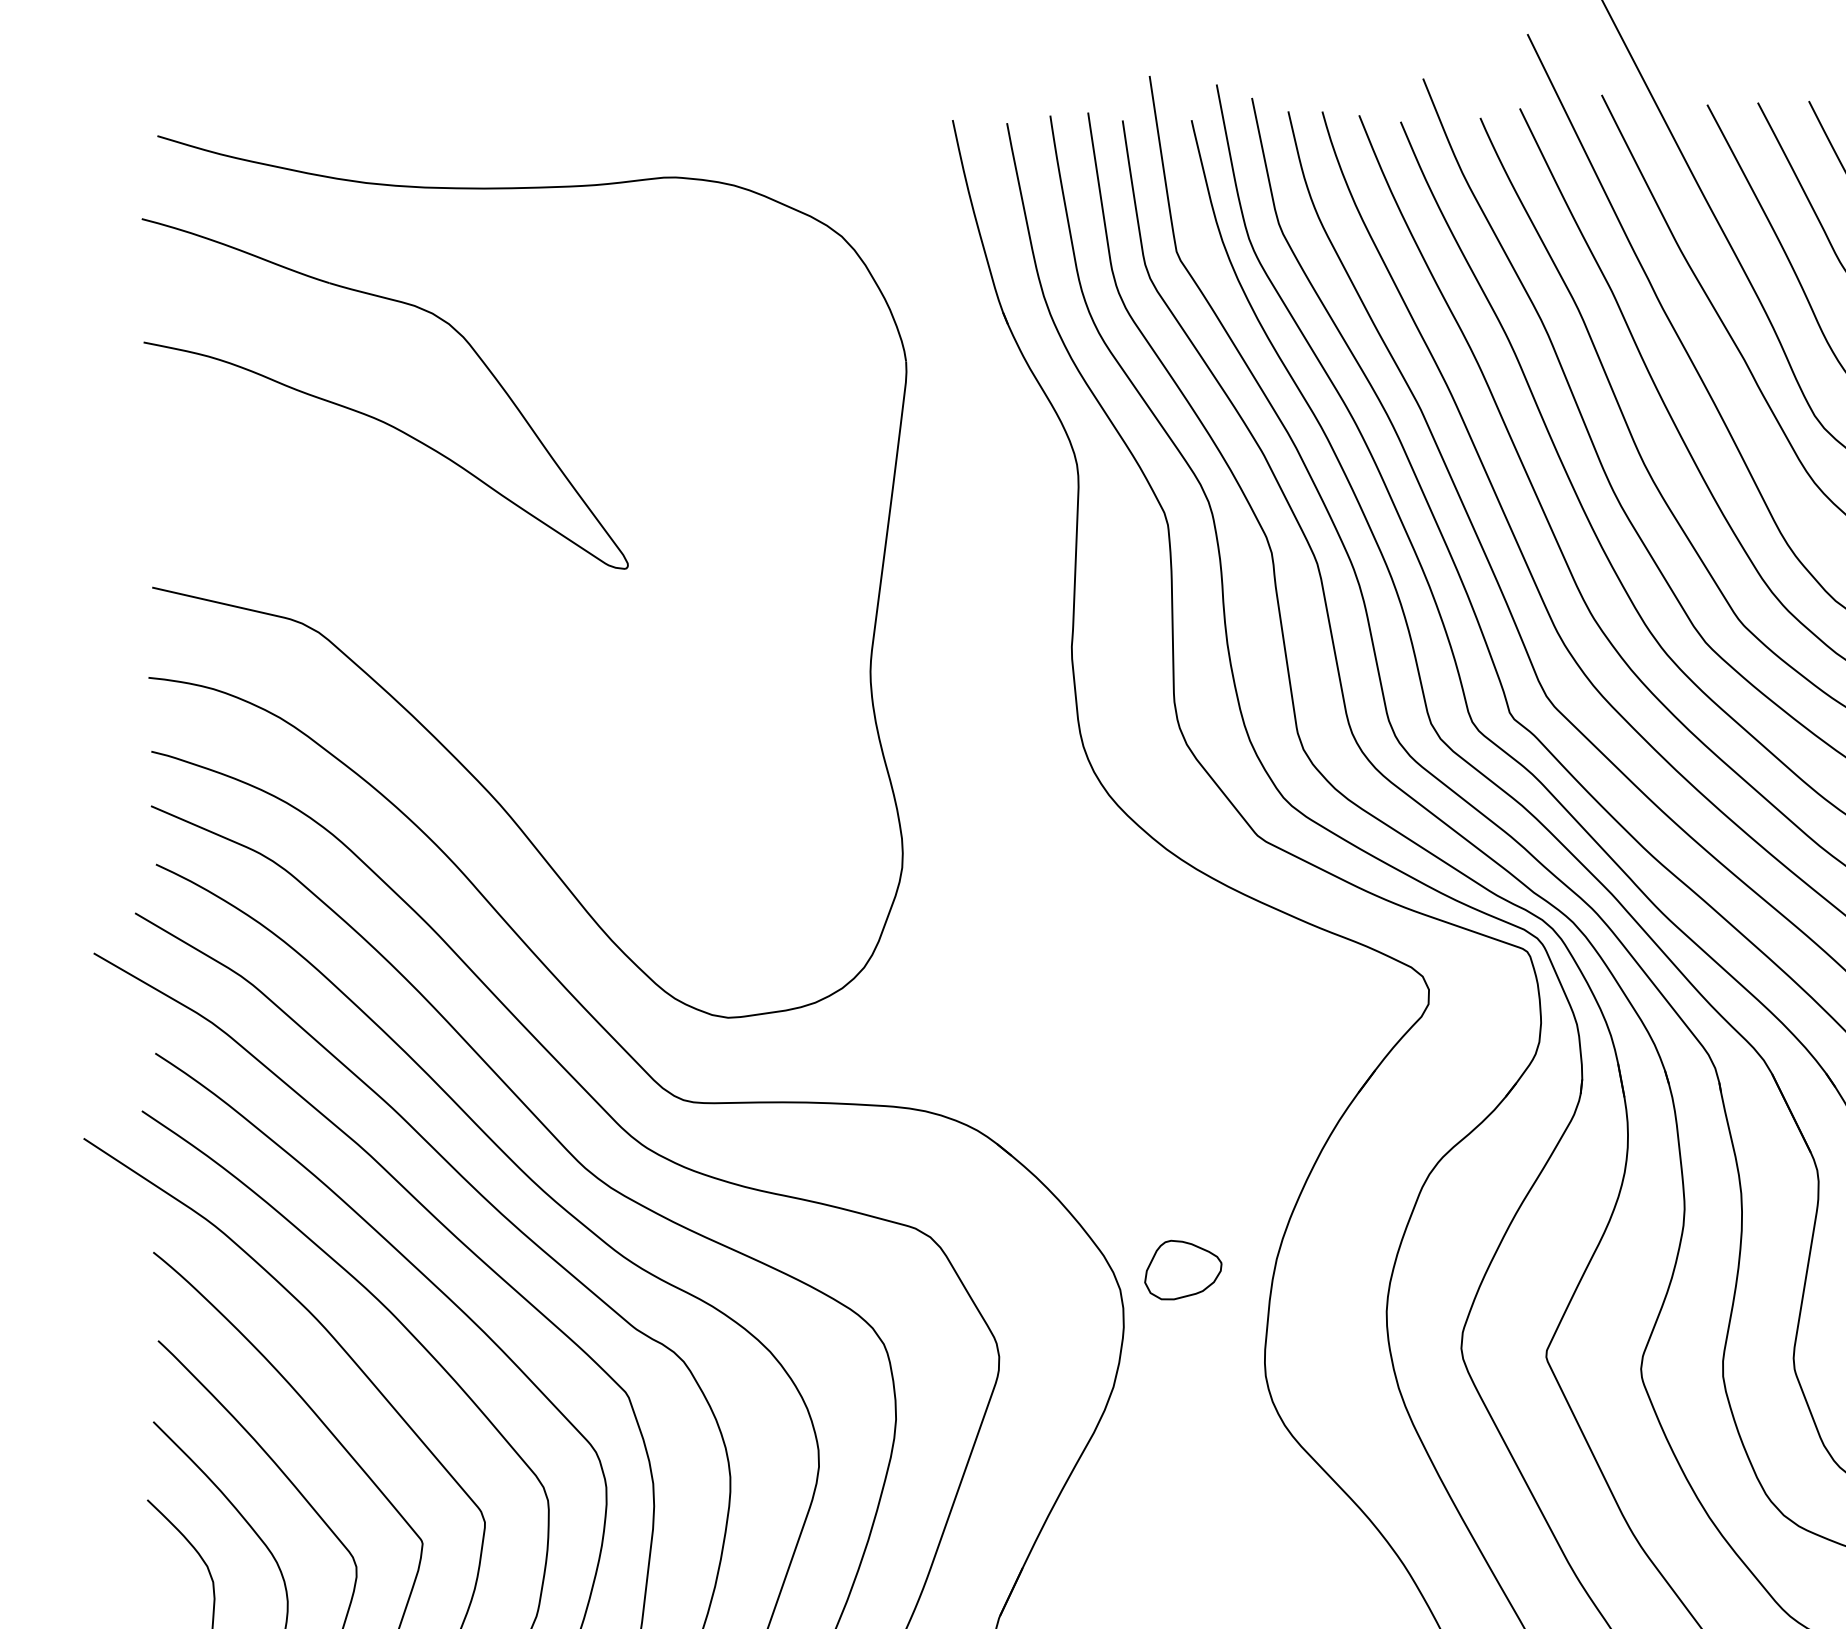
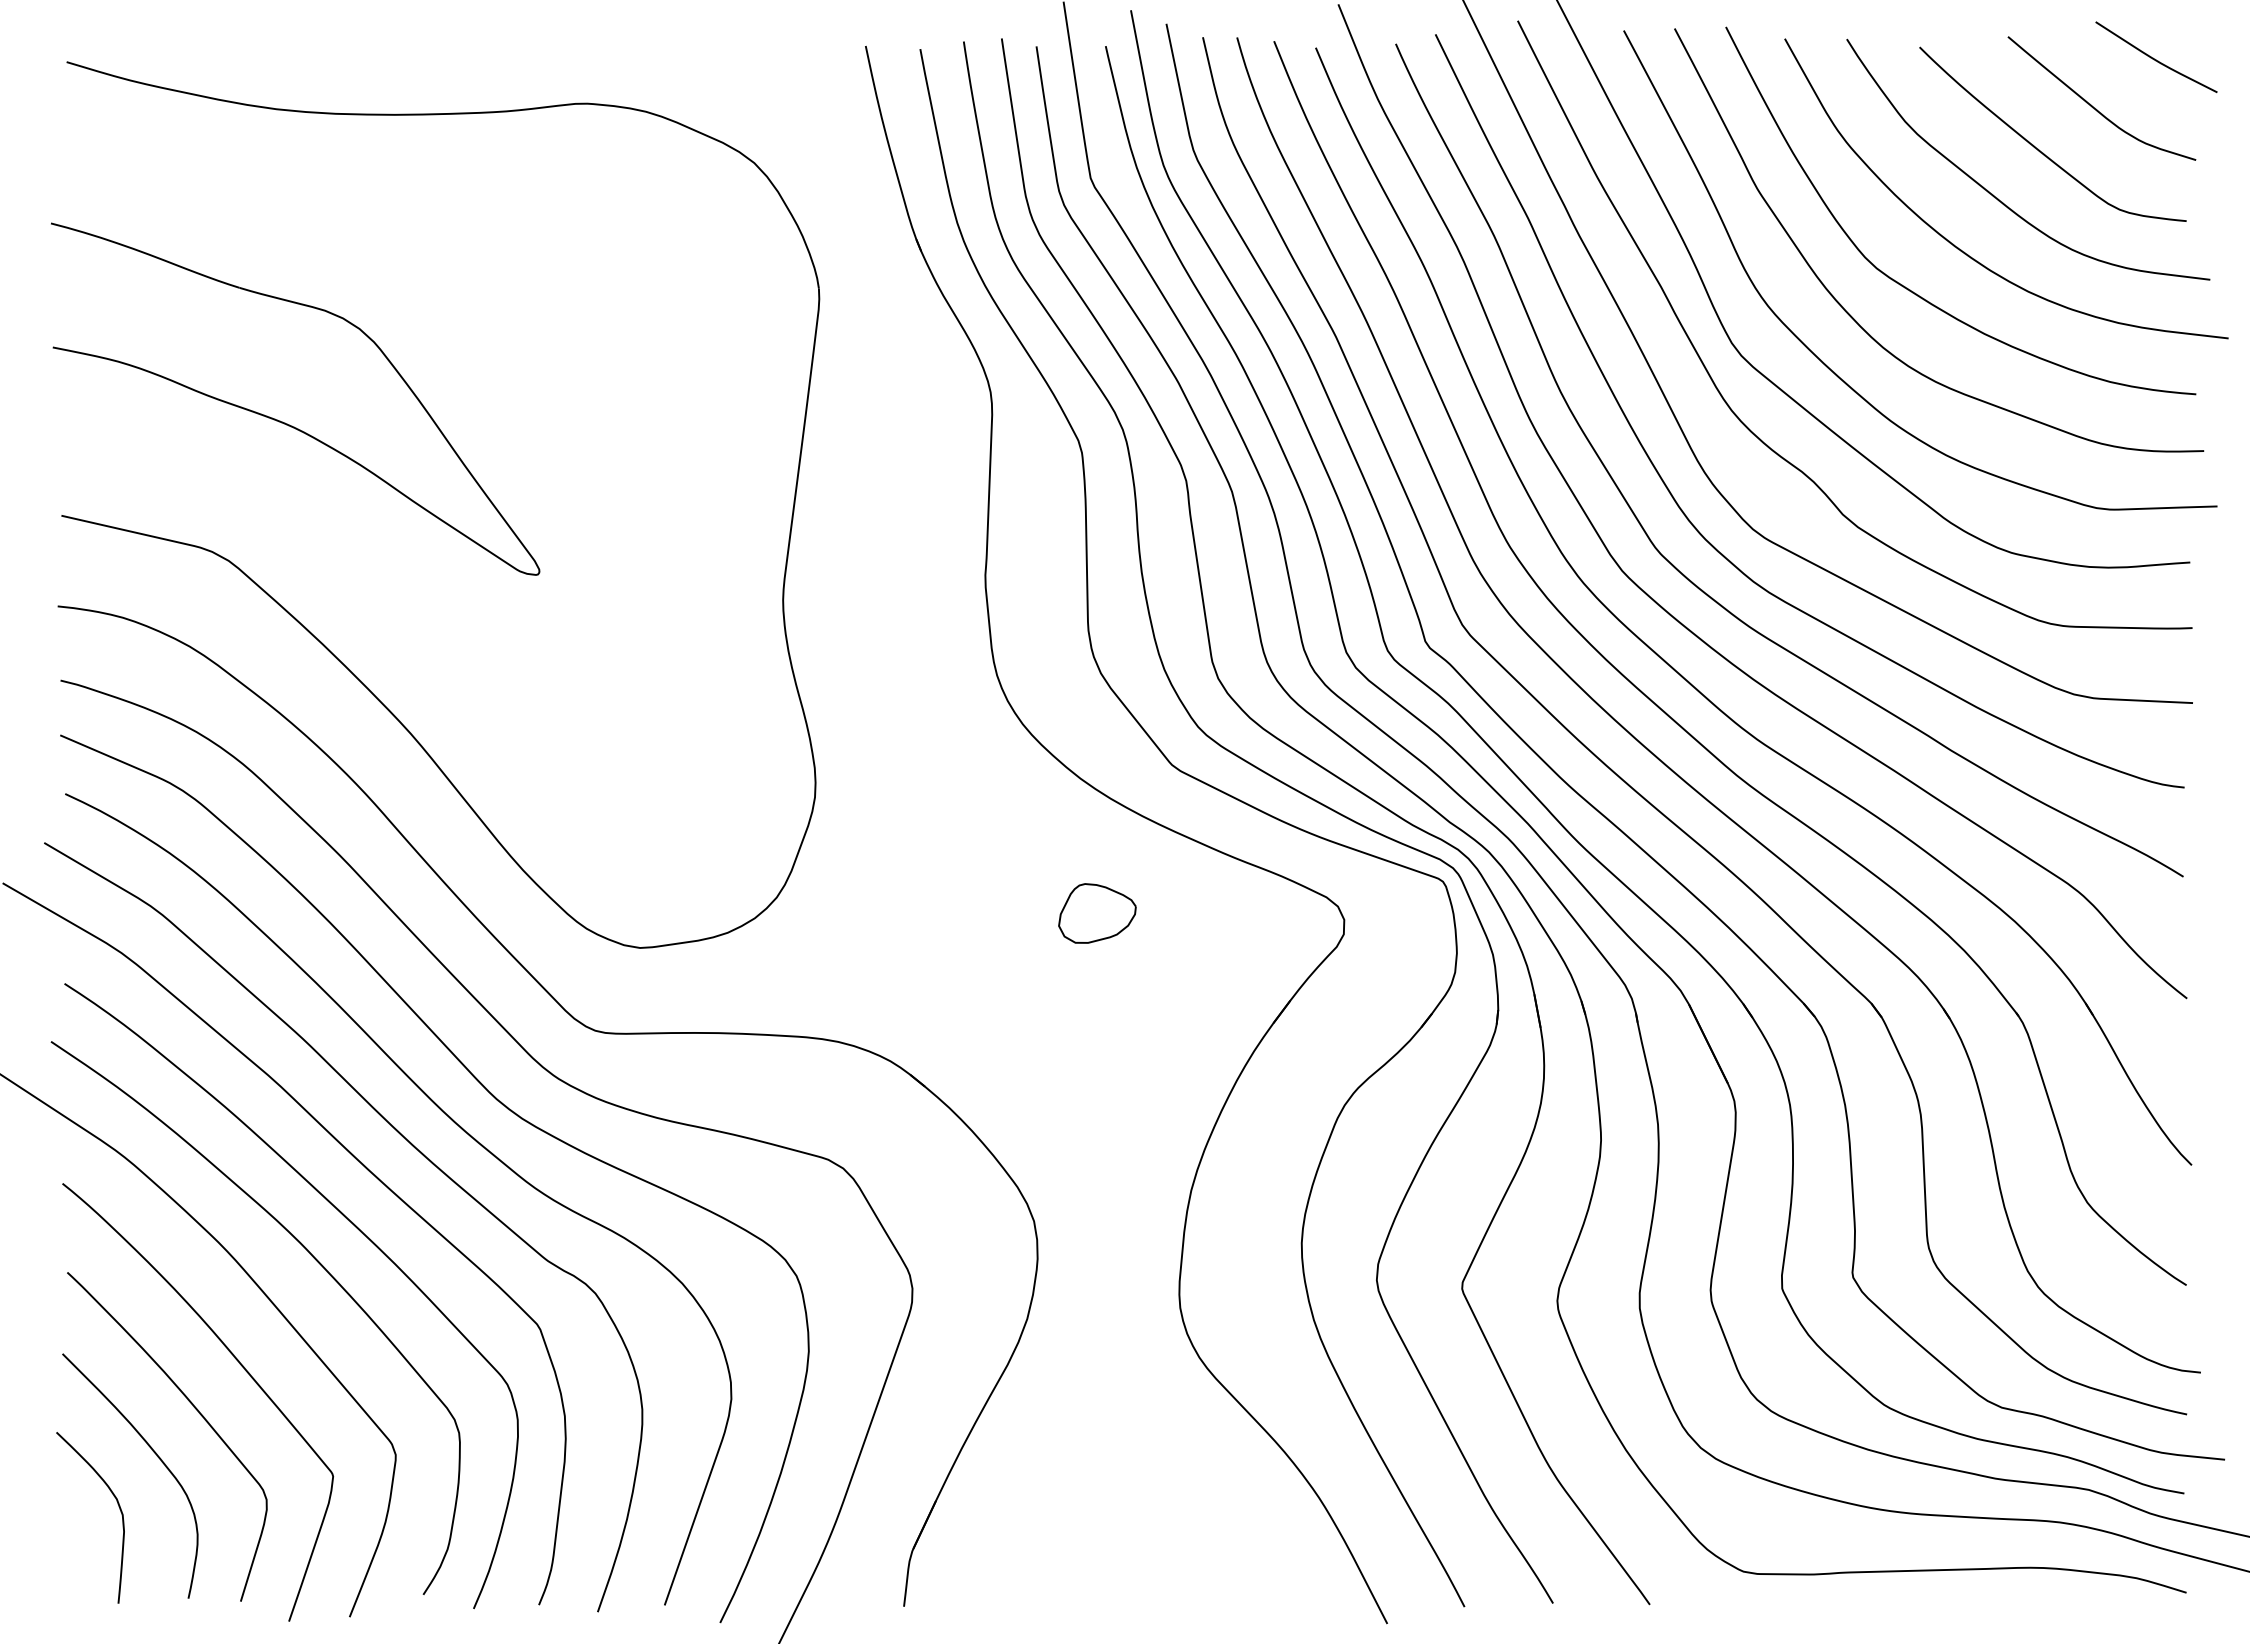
part: (375, 417) -> (285, 422), moved
part: (1183, 1270) -> (1097, 913), moved

